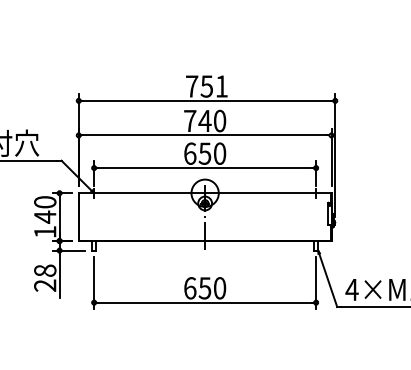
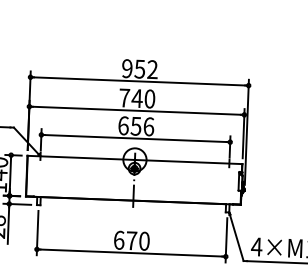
text: (206, 86) -> (139, 69), 751 -> 952
text: (220, 153) -> (149, 126), 650 -> 656
text: (204, 288) -> (131, 240), 650 -> 670

